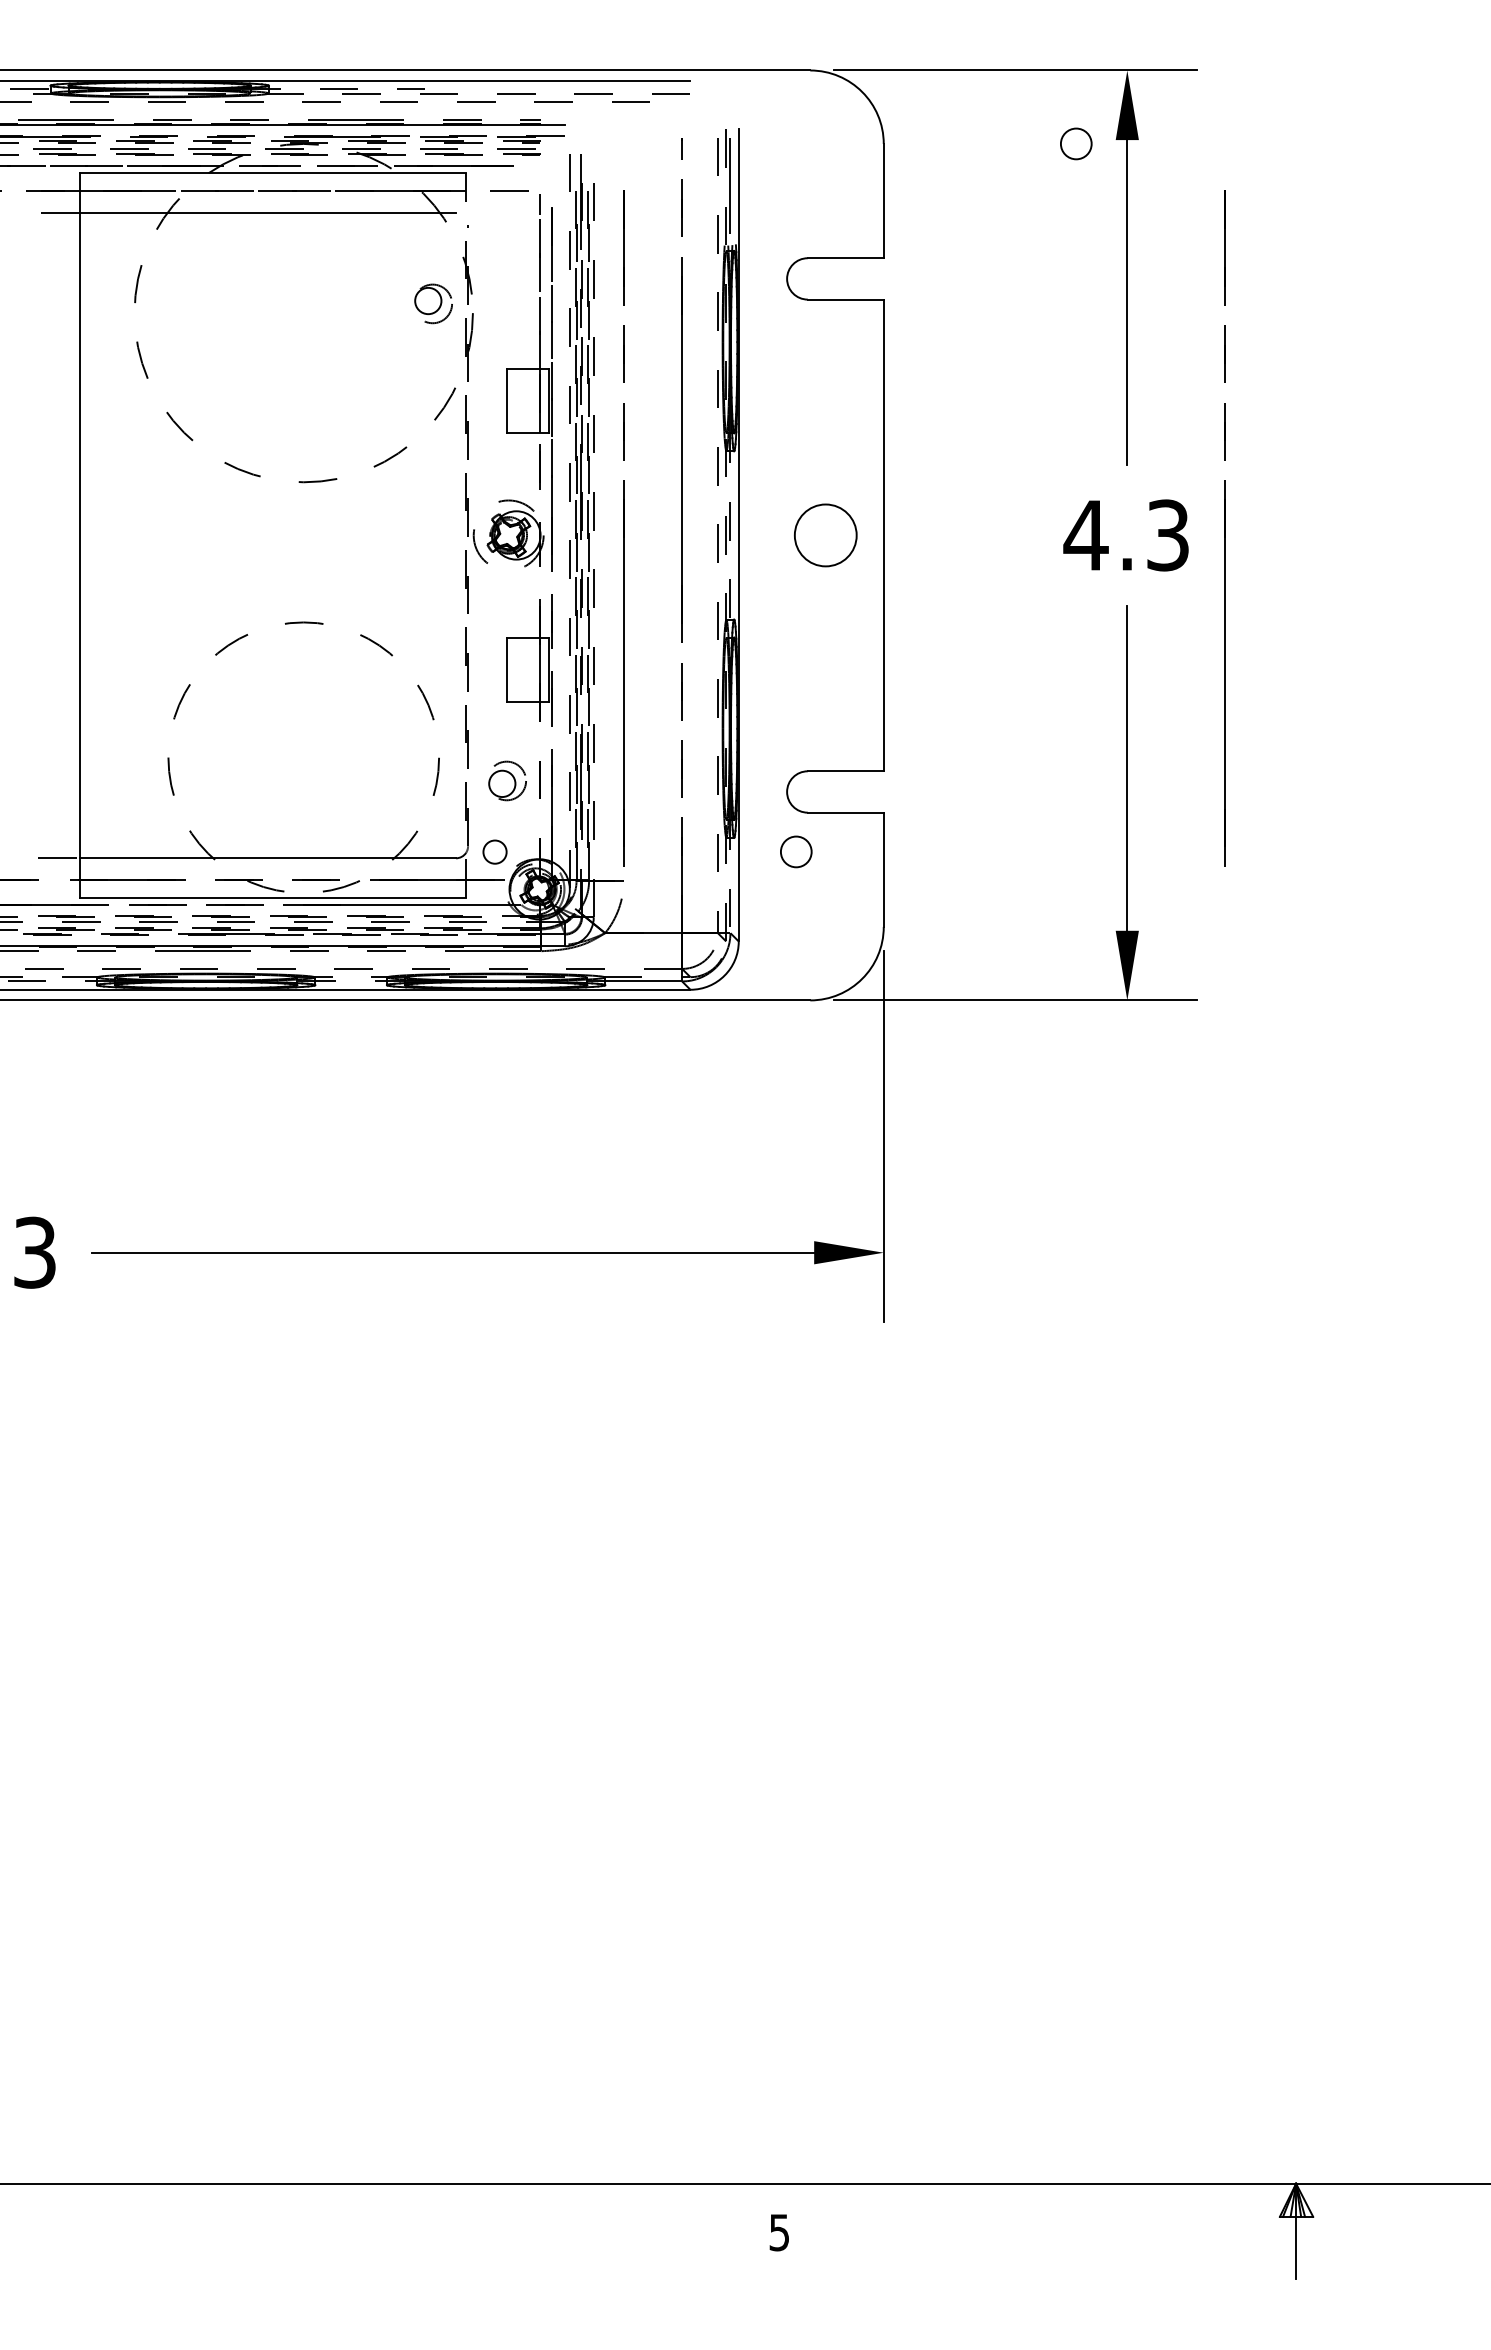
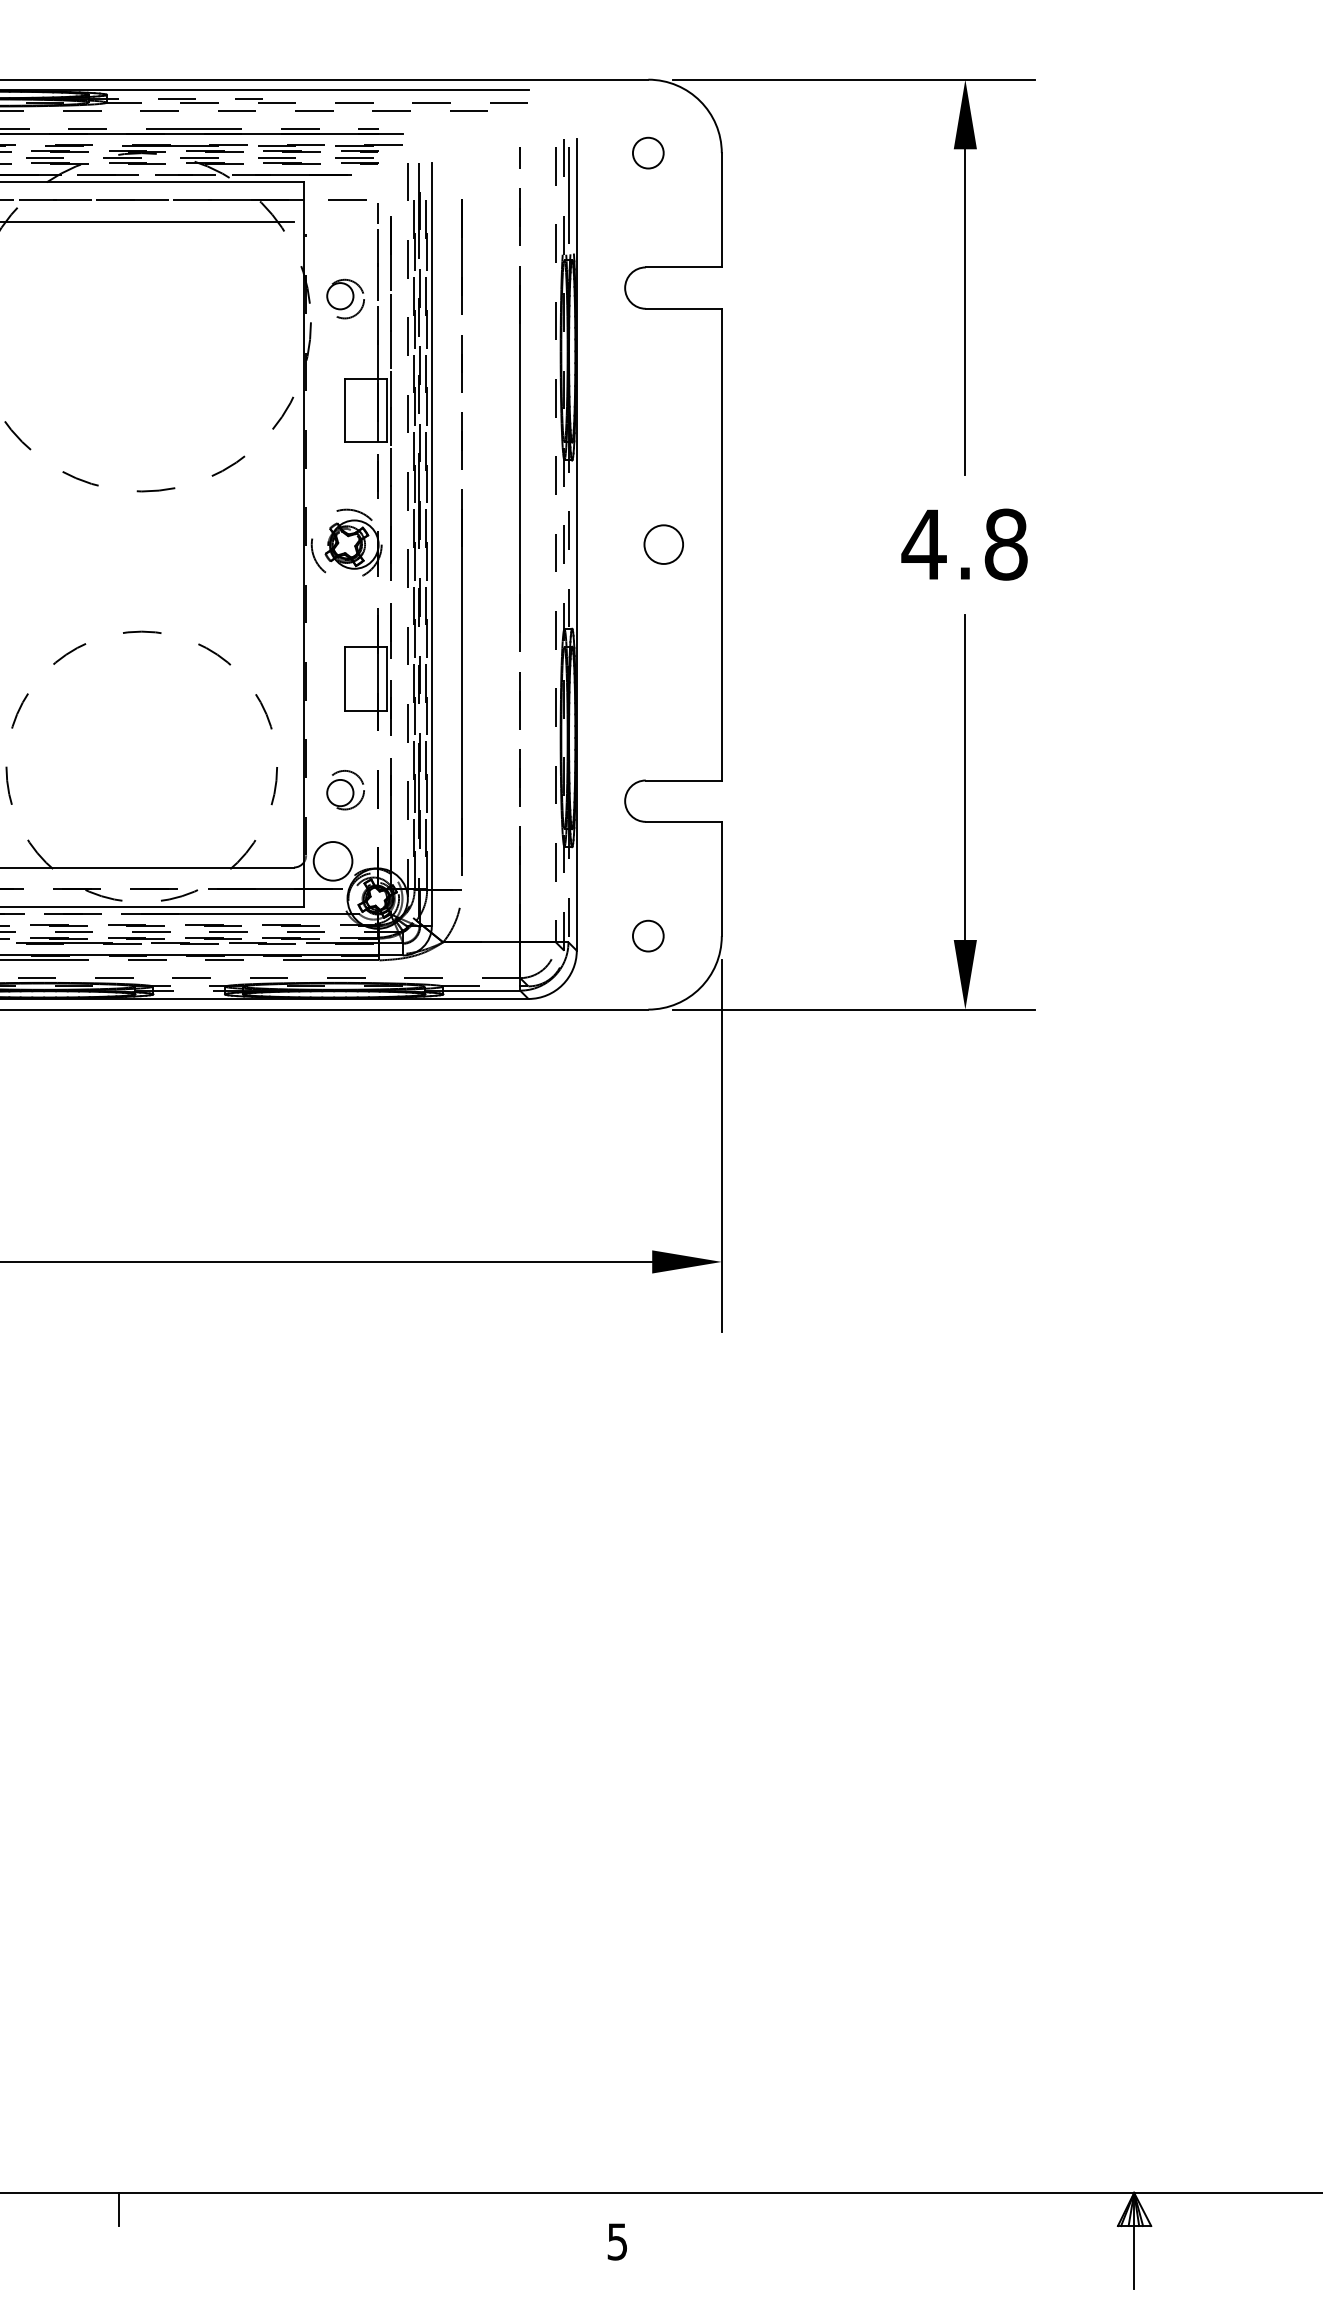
circle: (1076, 143) -> (648, 152), moved
part: (433, 303) -> (345, 298), moved
line: (1224, 528) -> (1062, 537), removed
line: (466, 534) -> (304, 543), dashed -> solid
line: (593, 535) -> (431, 544), dashed -> solid
circle: (825, 535) -> (663, 544), size x0.62
text: (1167, 535) -> (1005, 544), 4.3 -> 4.8
circle: (494, 851) -> (332, 860), size x1.67
circle: (796, 851) -> (648, 935), moved
line: (281, 2199) -> (119, 2208), added

